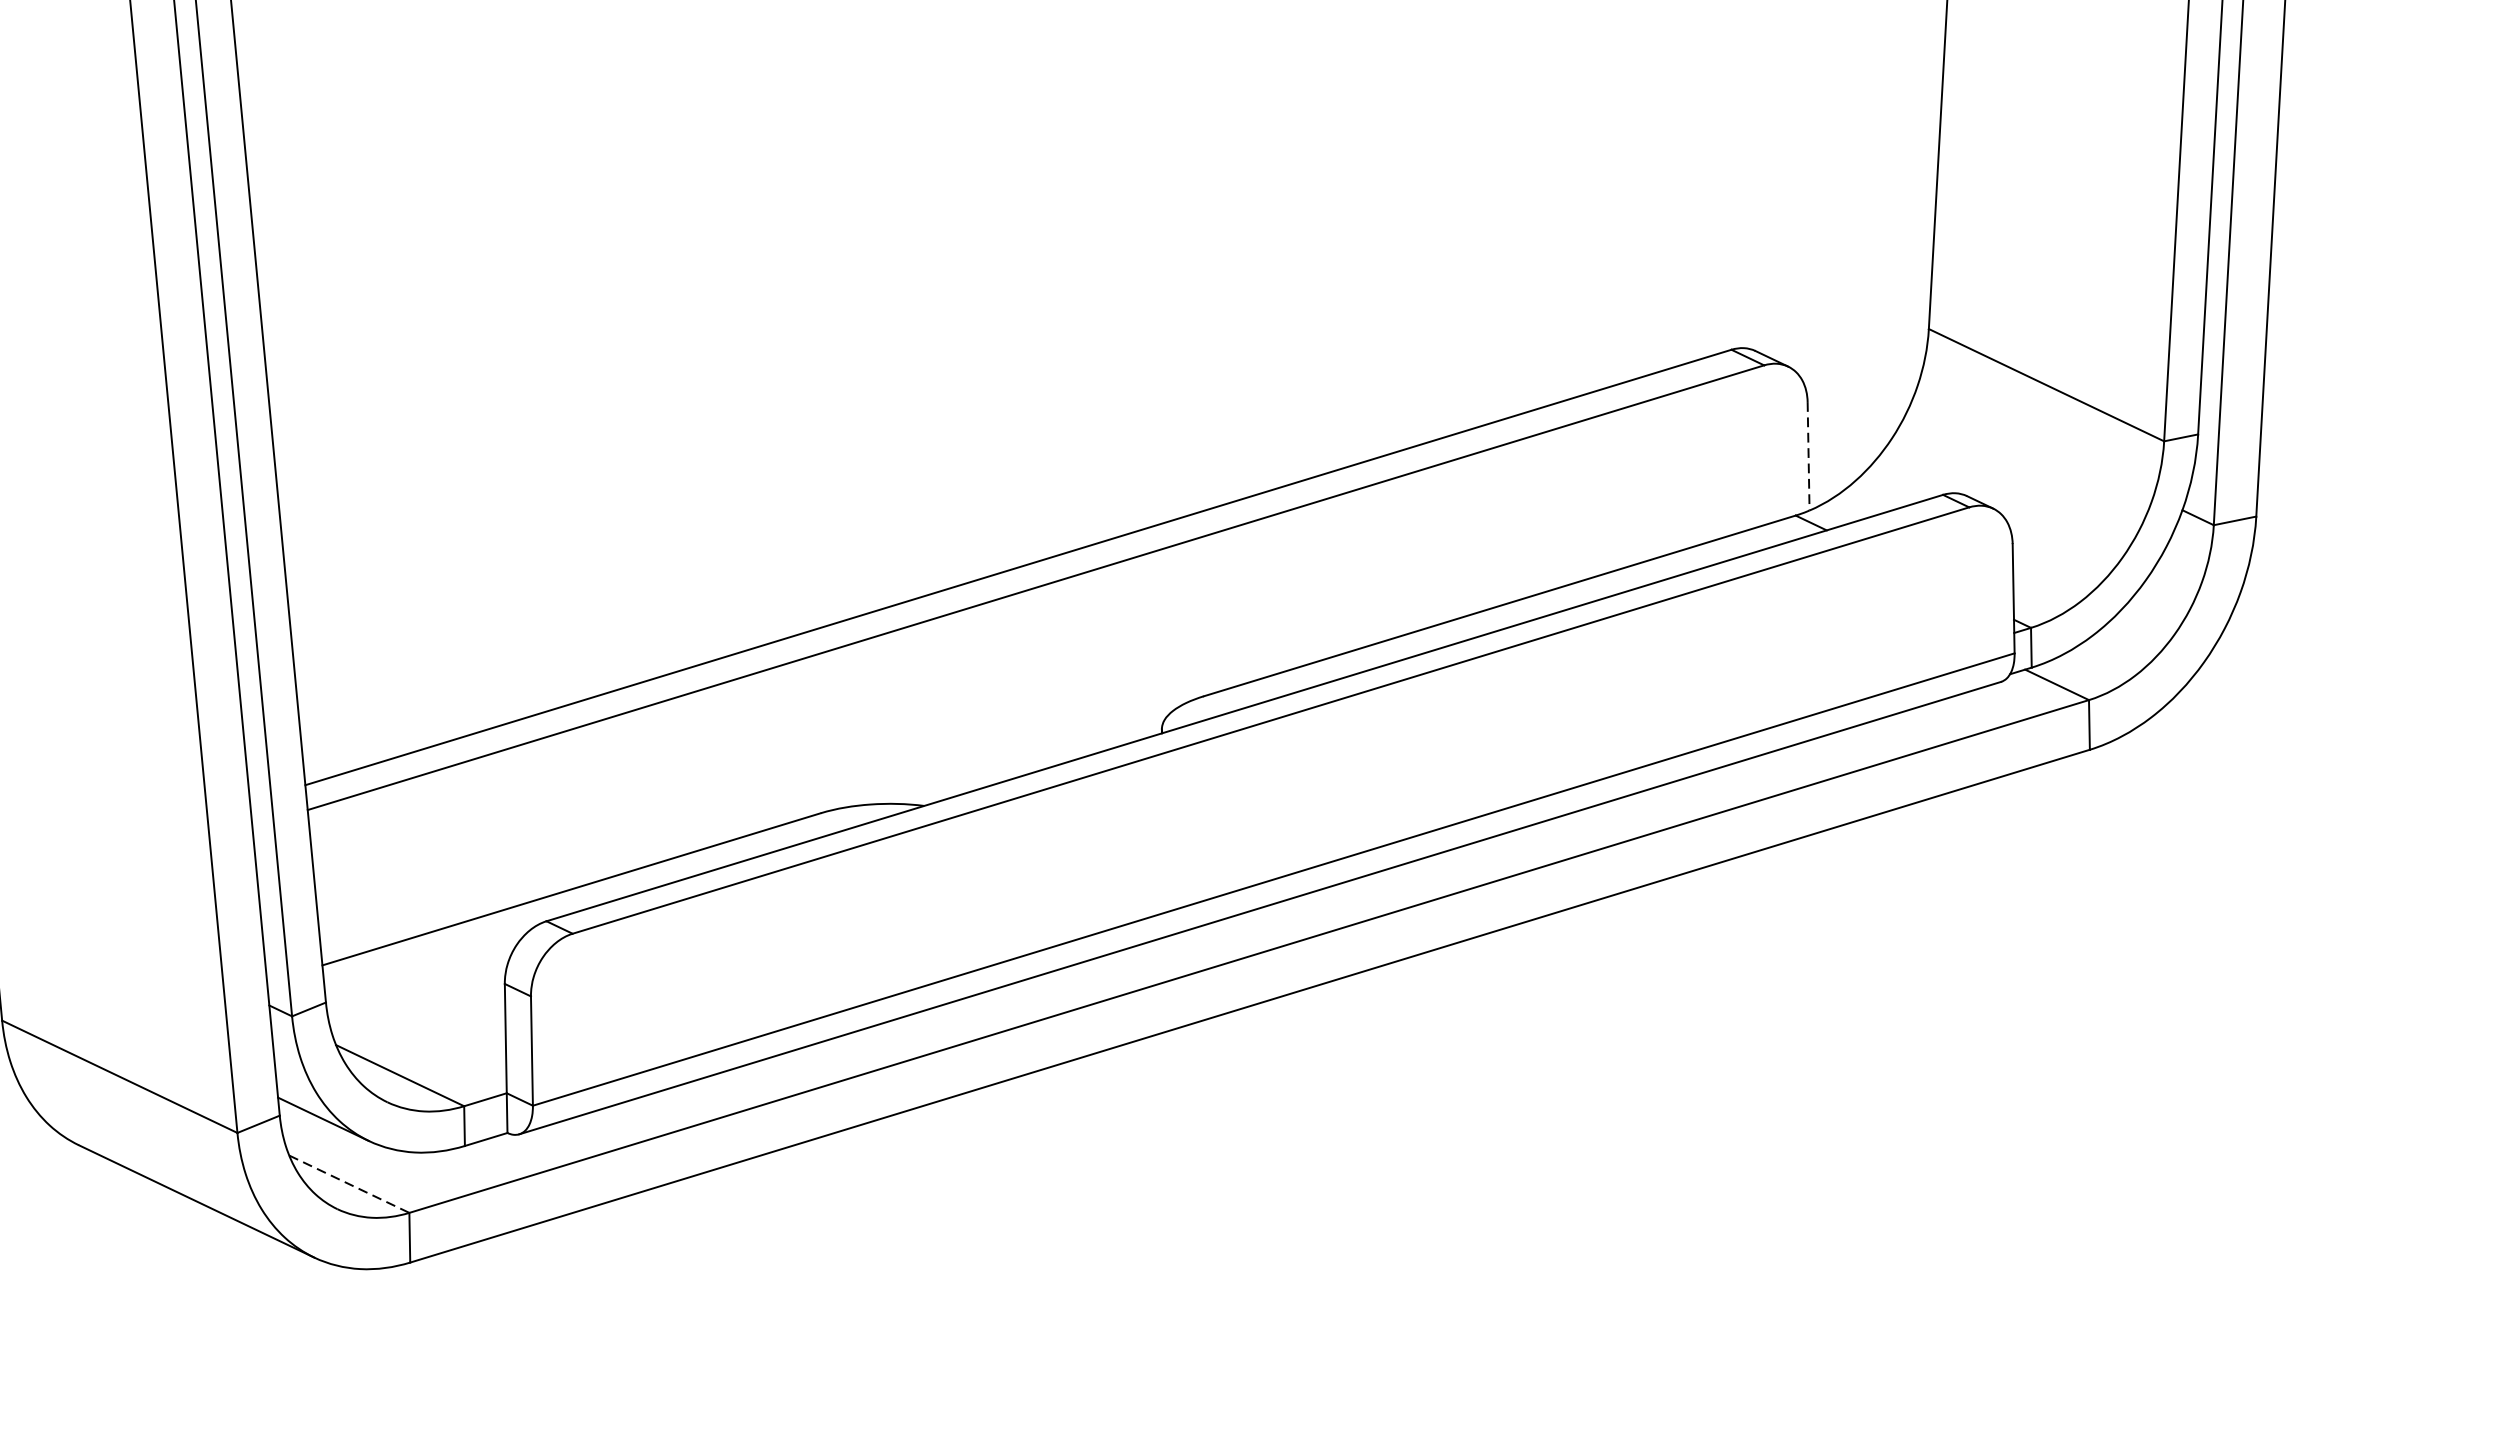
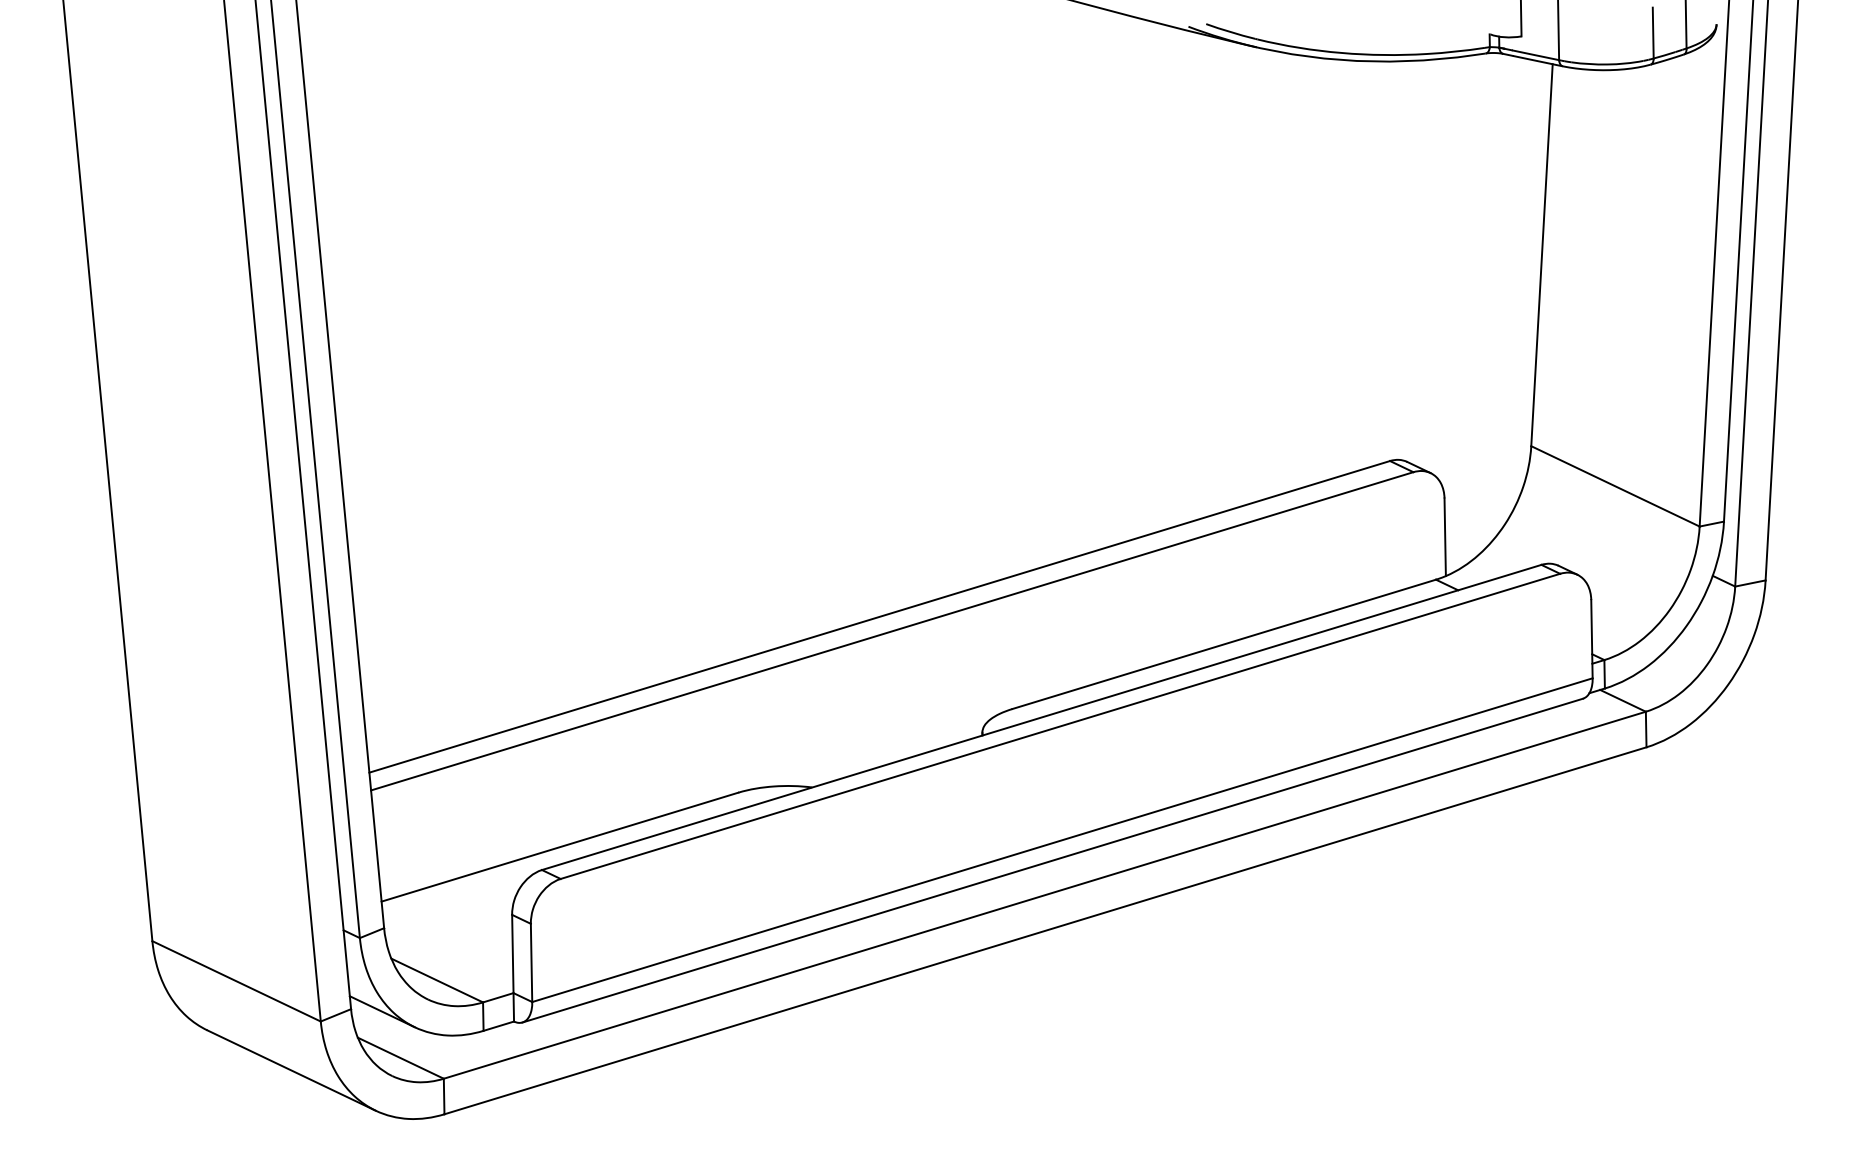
line: (1809, 456) -> (1445, 537), dashed -> solid
line: (348, 1184) -> (400, 1058), dashed -> solid

